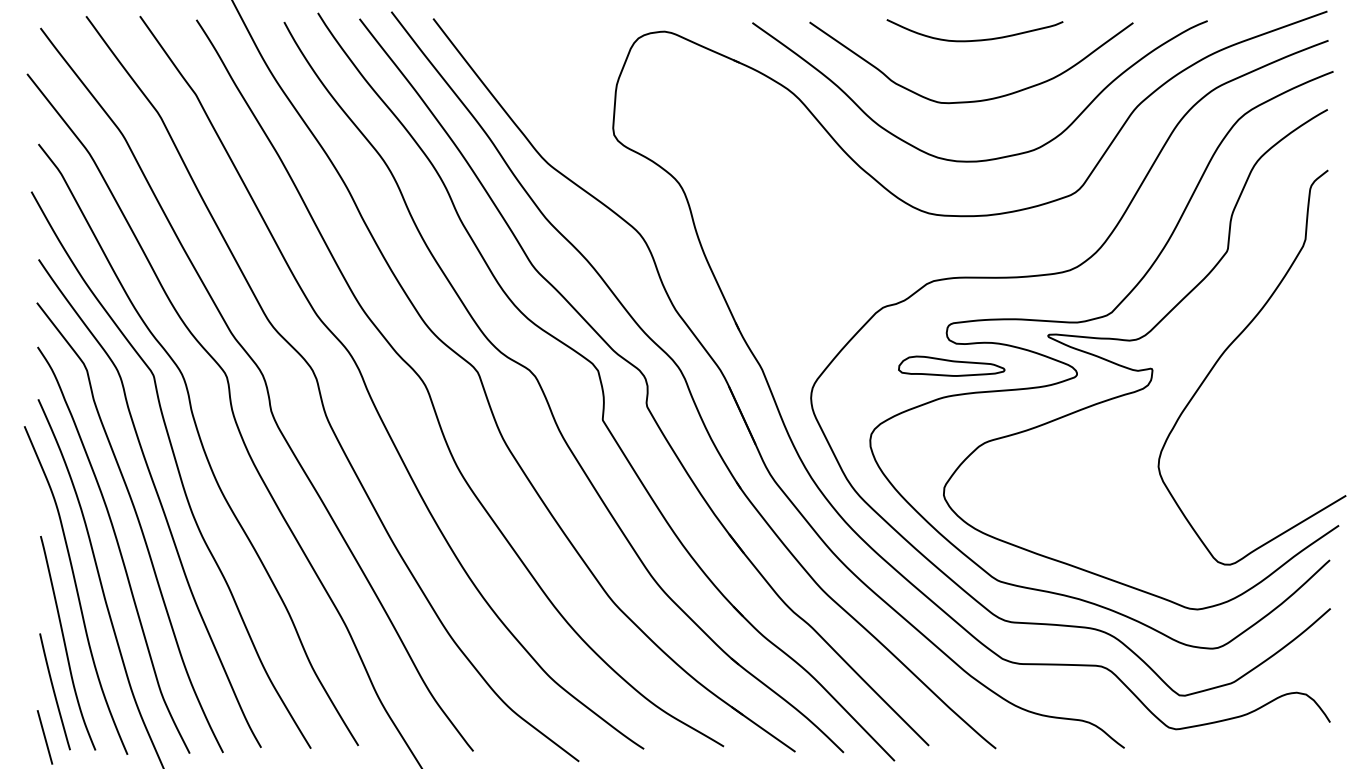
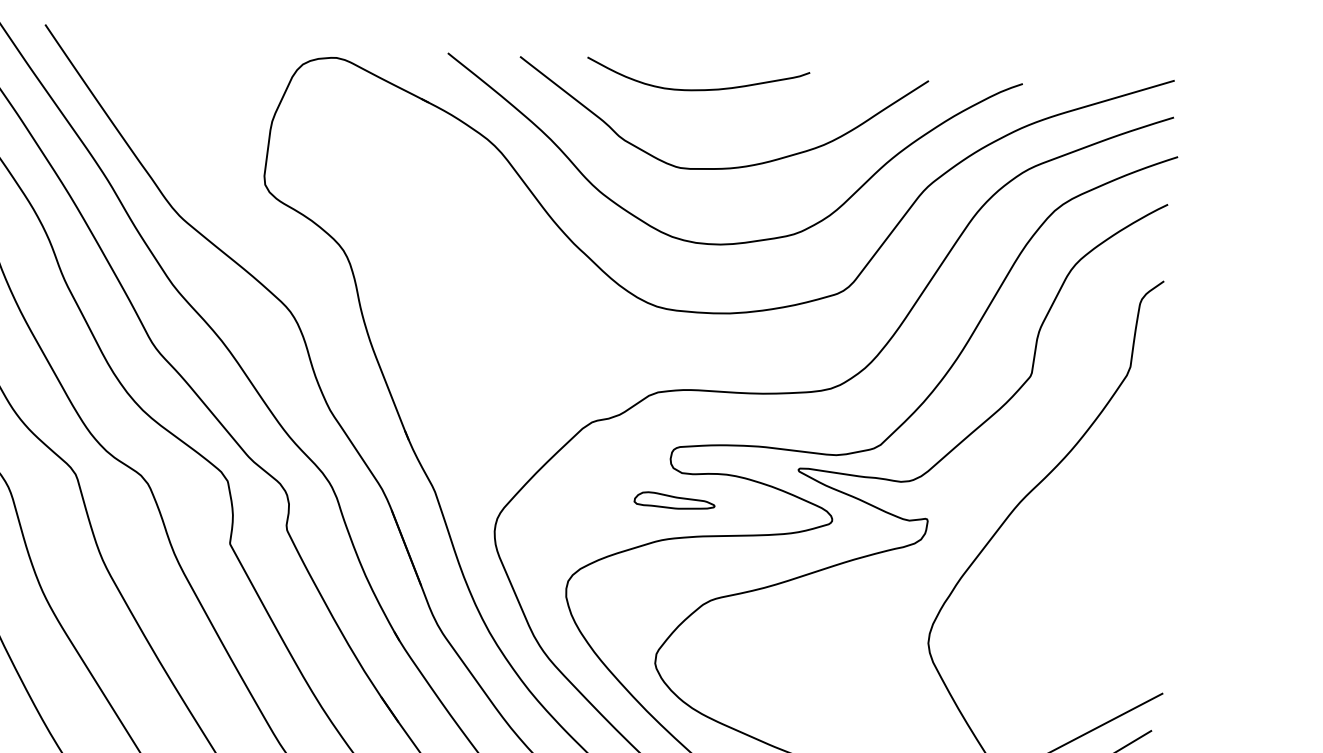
curve: (974, 39) -> (696, 88), moved
part: (951, 365) -> (674, 500), size x0.6

